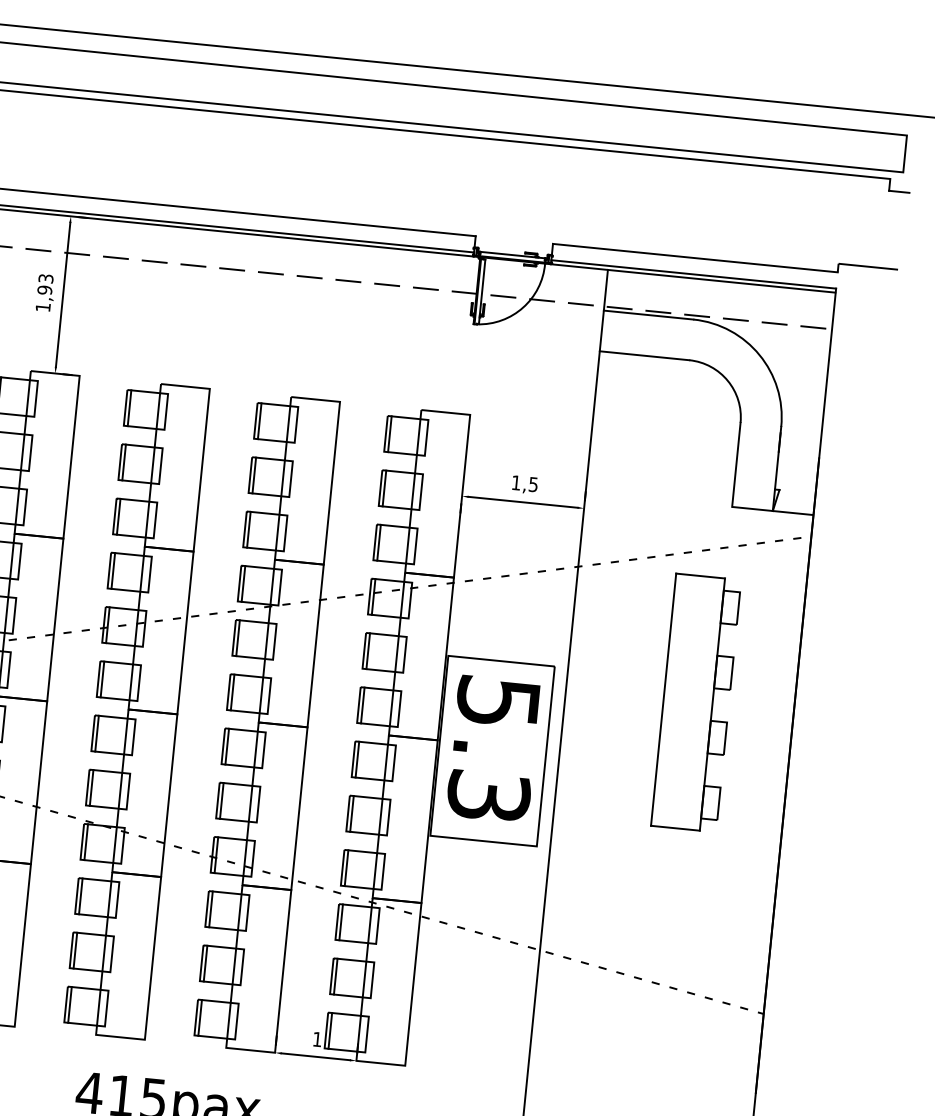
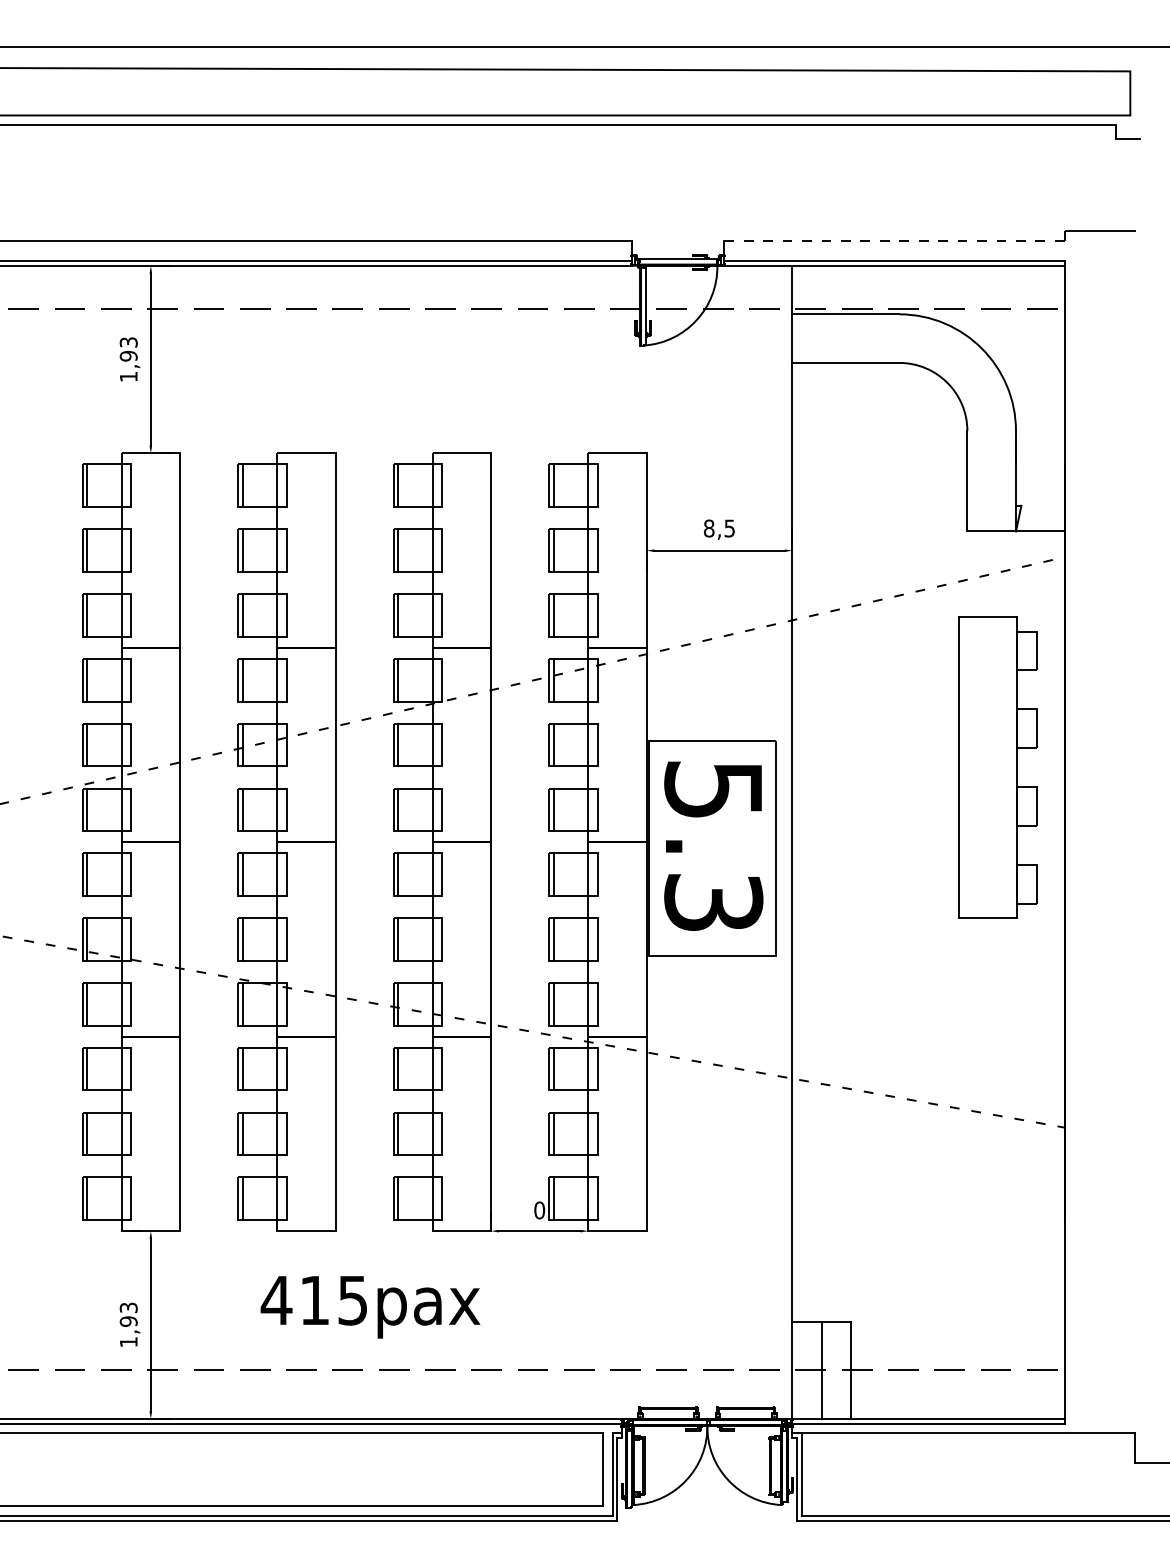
line: (694, 258) -> (893, 241), solid -> dashed
text: (515, 482) -> (708, 528), 1,5 -> 8,5
part: (695, 702) -> (997, 767), moved
text: (317, 1039) -> (539, 1210), 1 -> 0

